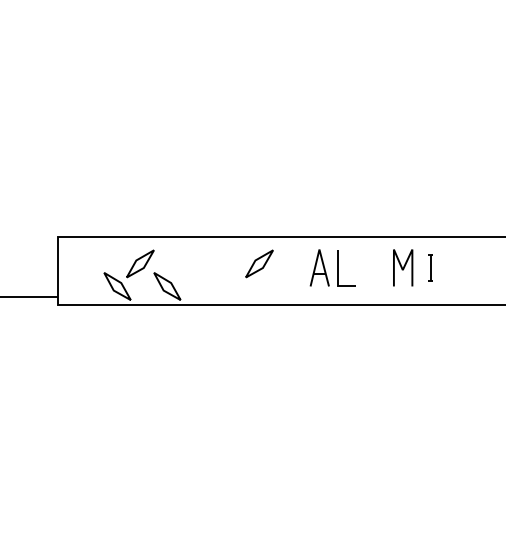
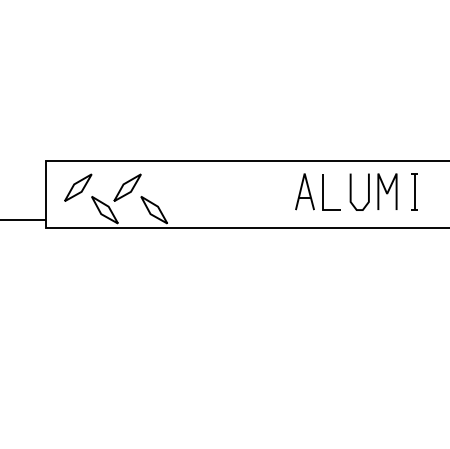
part: (259, 263) -> (78, 187), moved
part: (430, 267) -> (414, 191), size x1.43
curve: (383, 268) -> (368, 192), added

